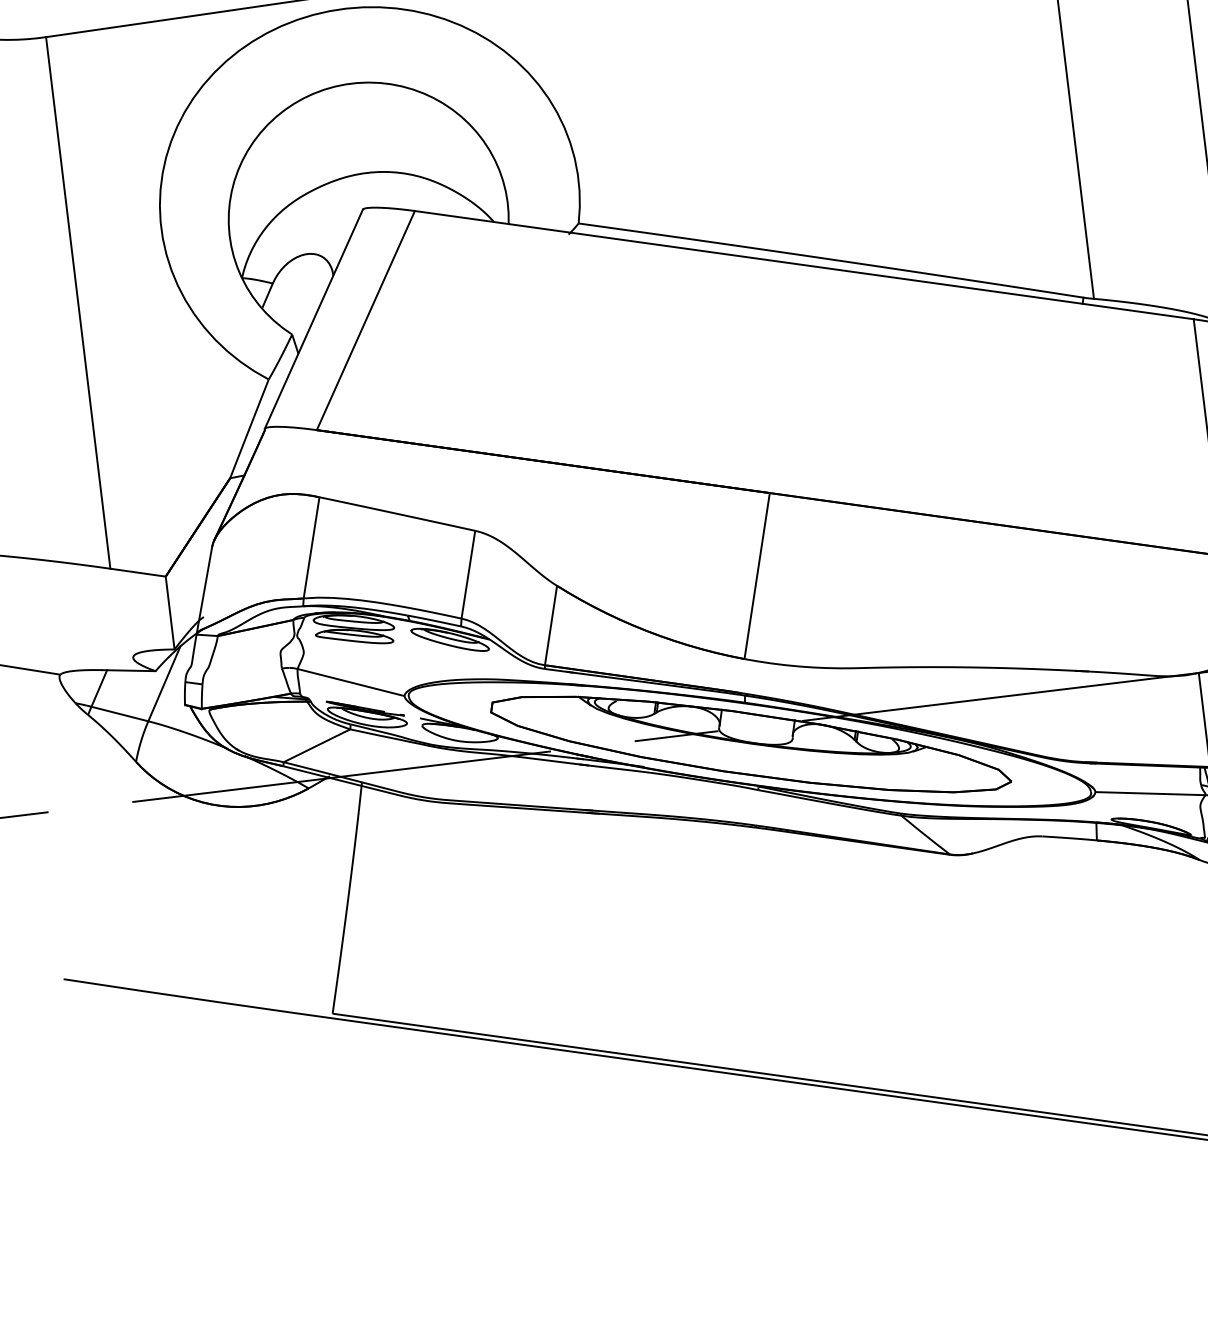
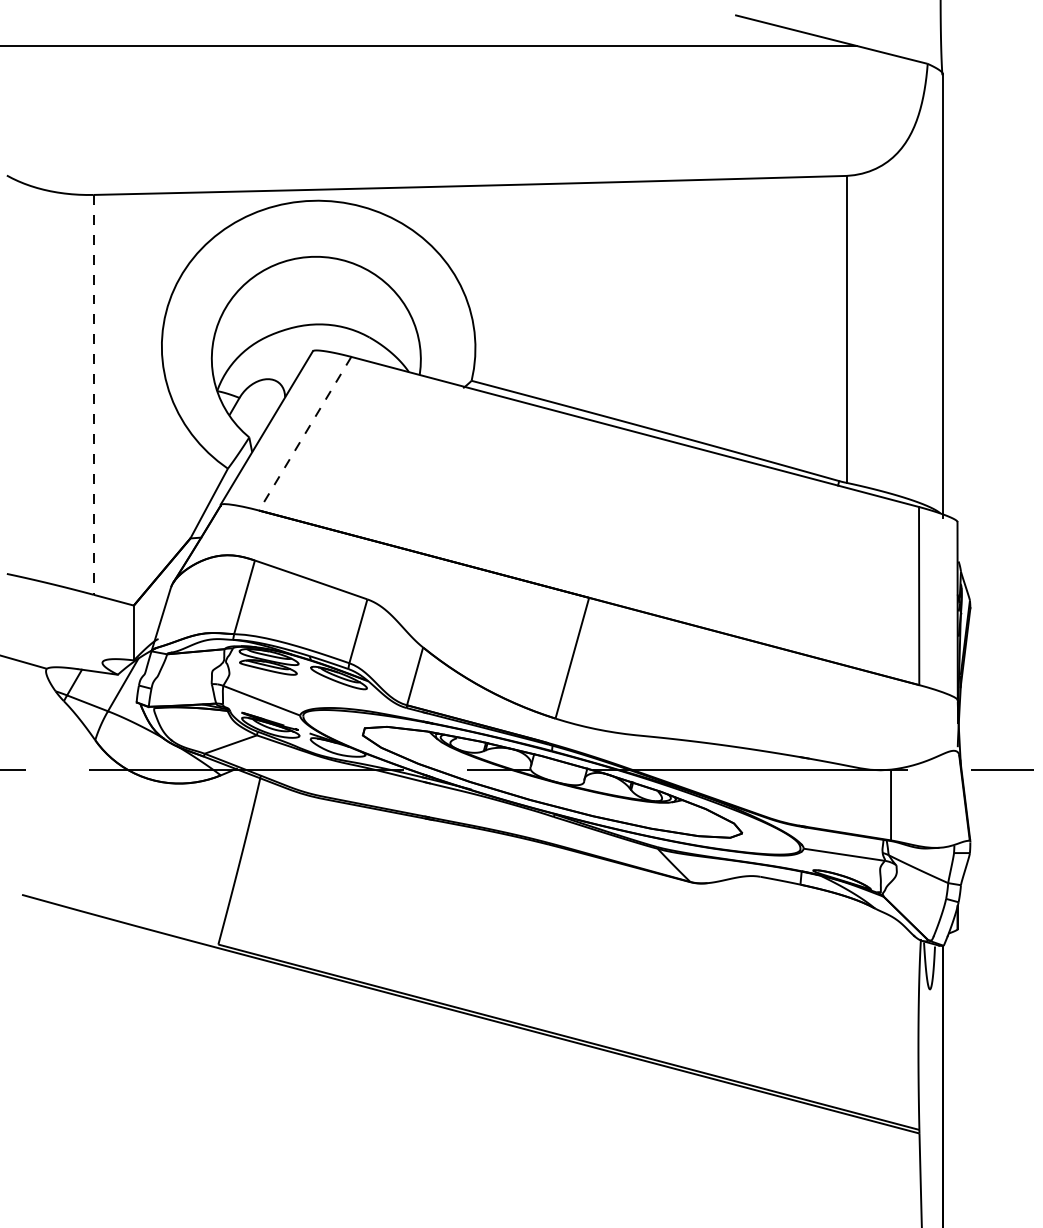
line: (78, 302) -> (93, 394), solid -> dashed
line: (366, 320) -> (305, 433), solid -> dashed

